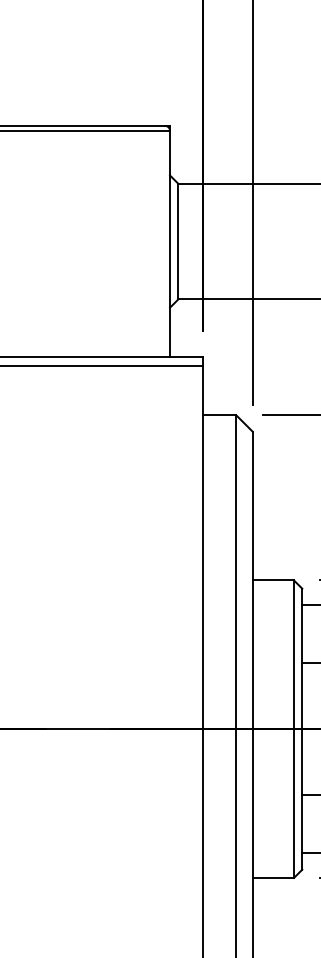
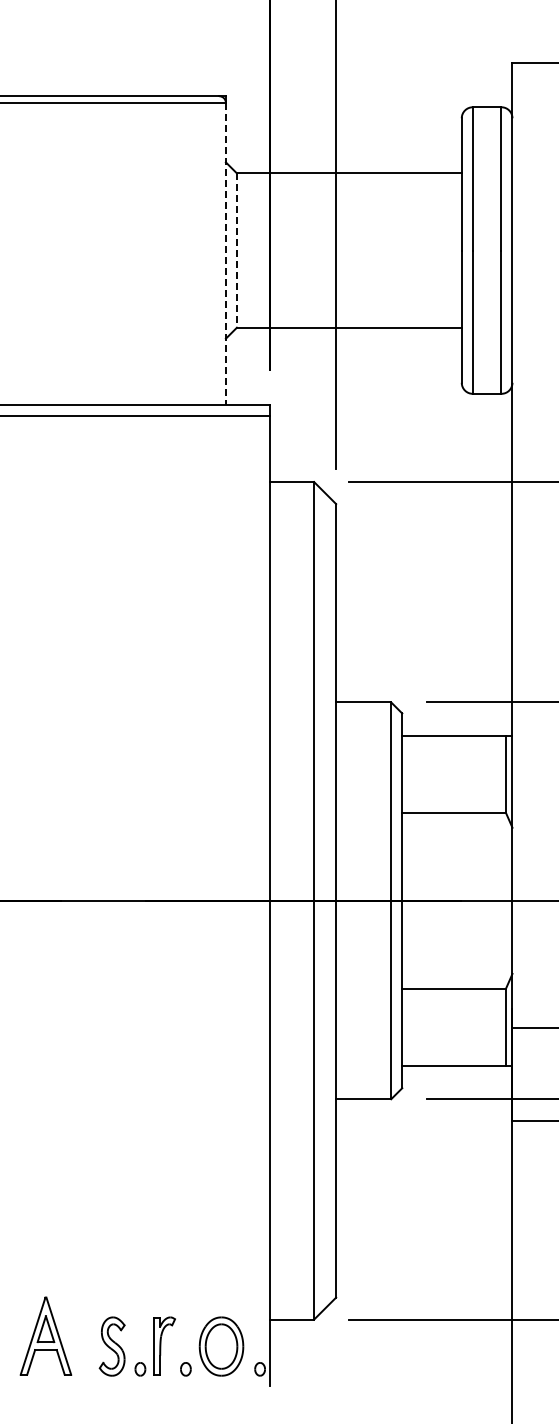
line: (177, 242) -> (236, 251), solid -> dashed
line: (169, 243) -> (225, 253), solid -> dashed

